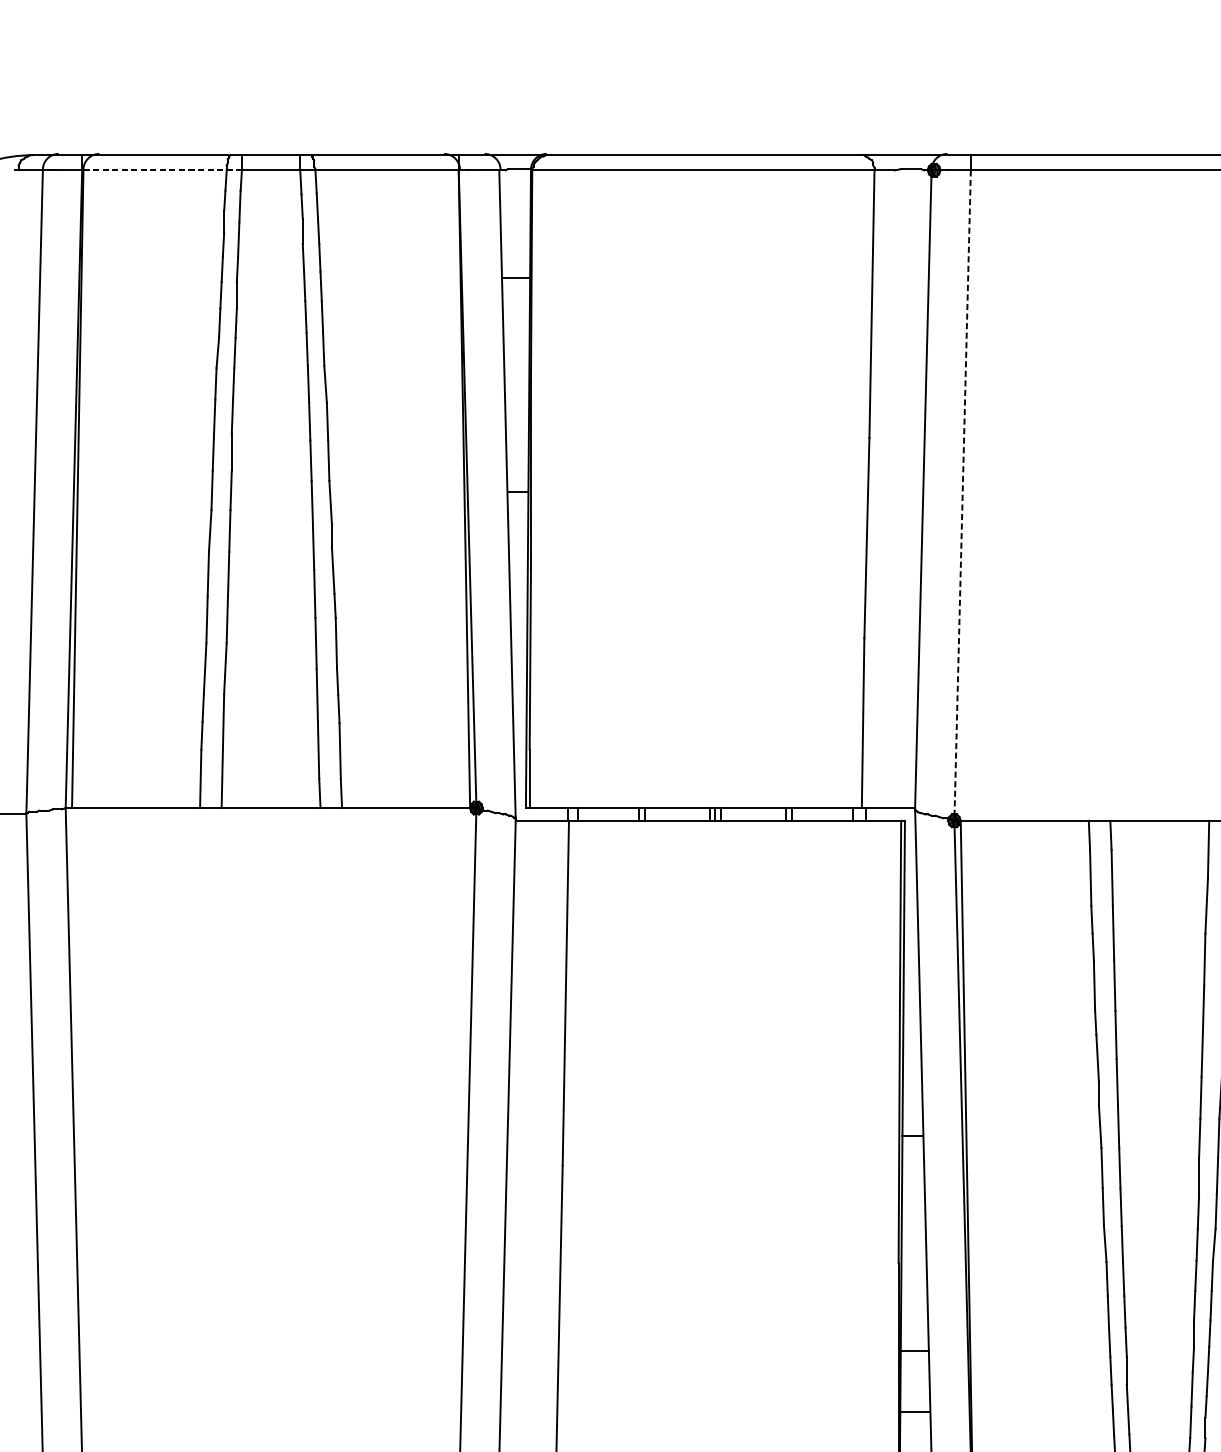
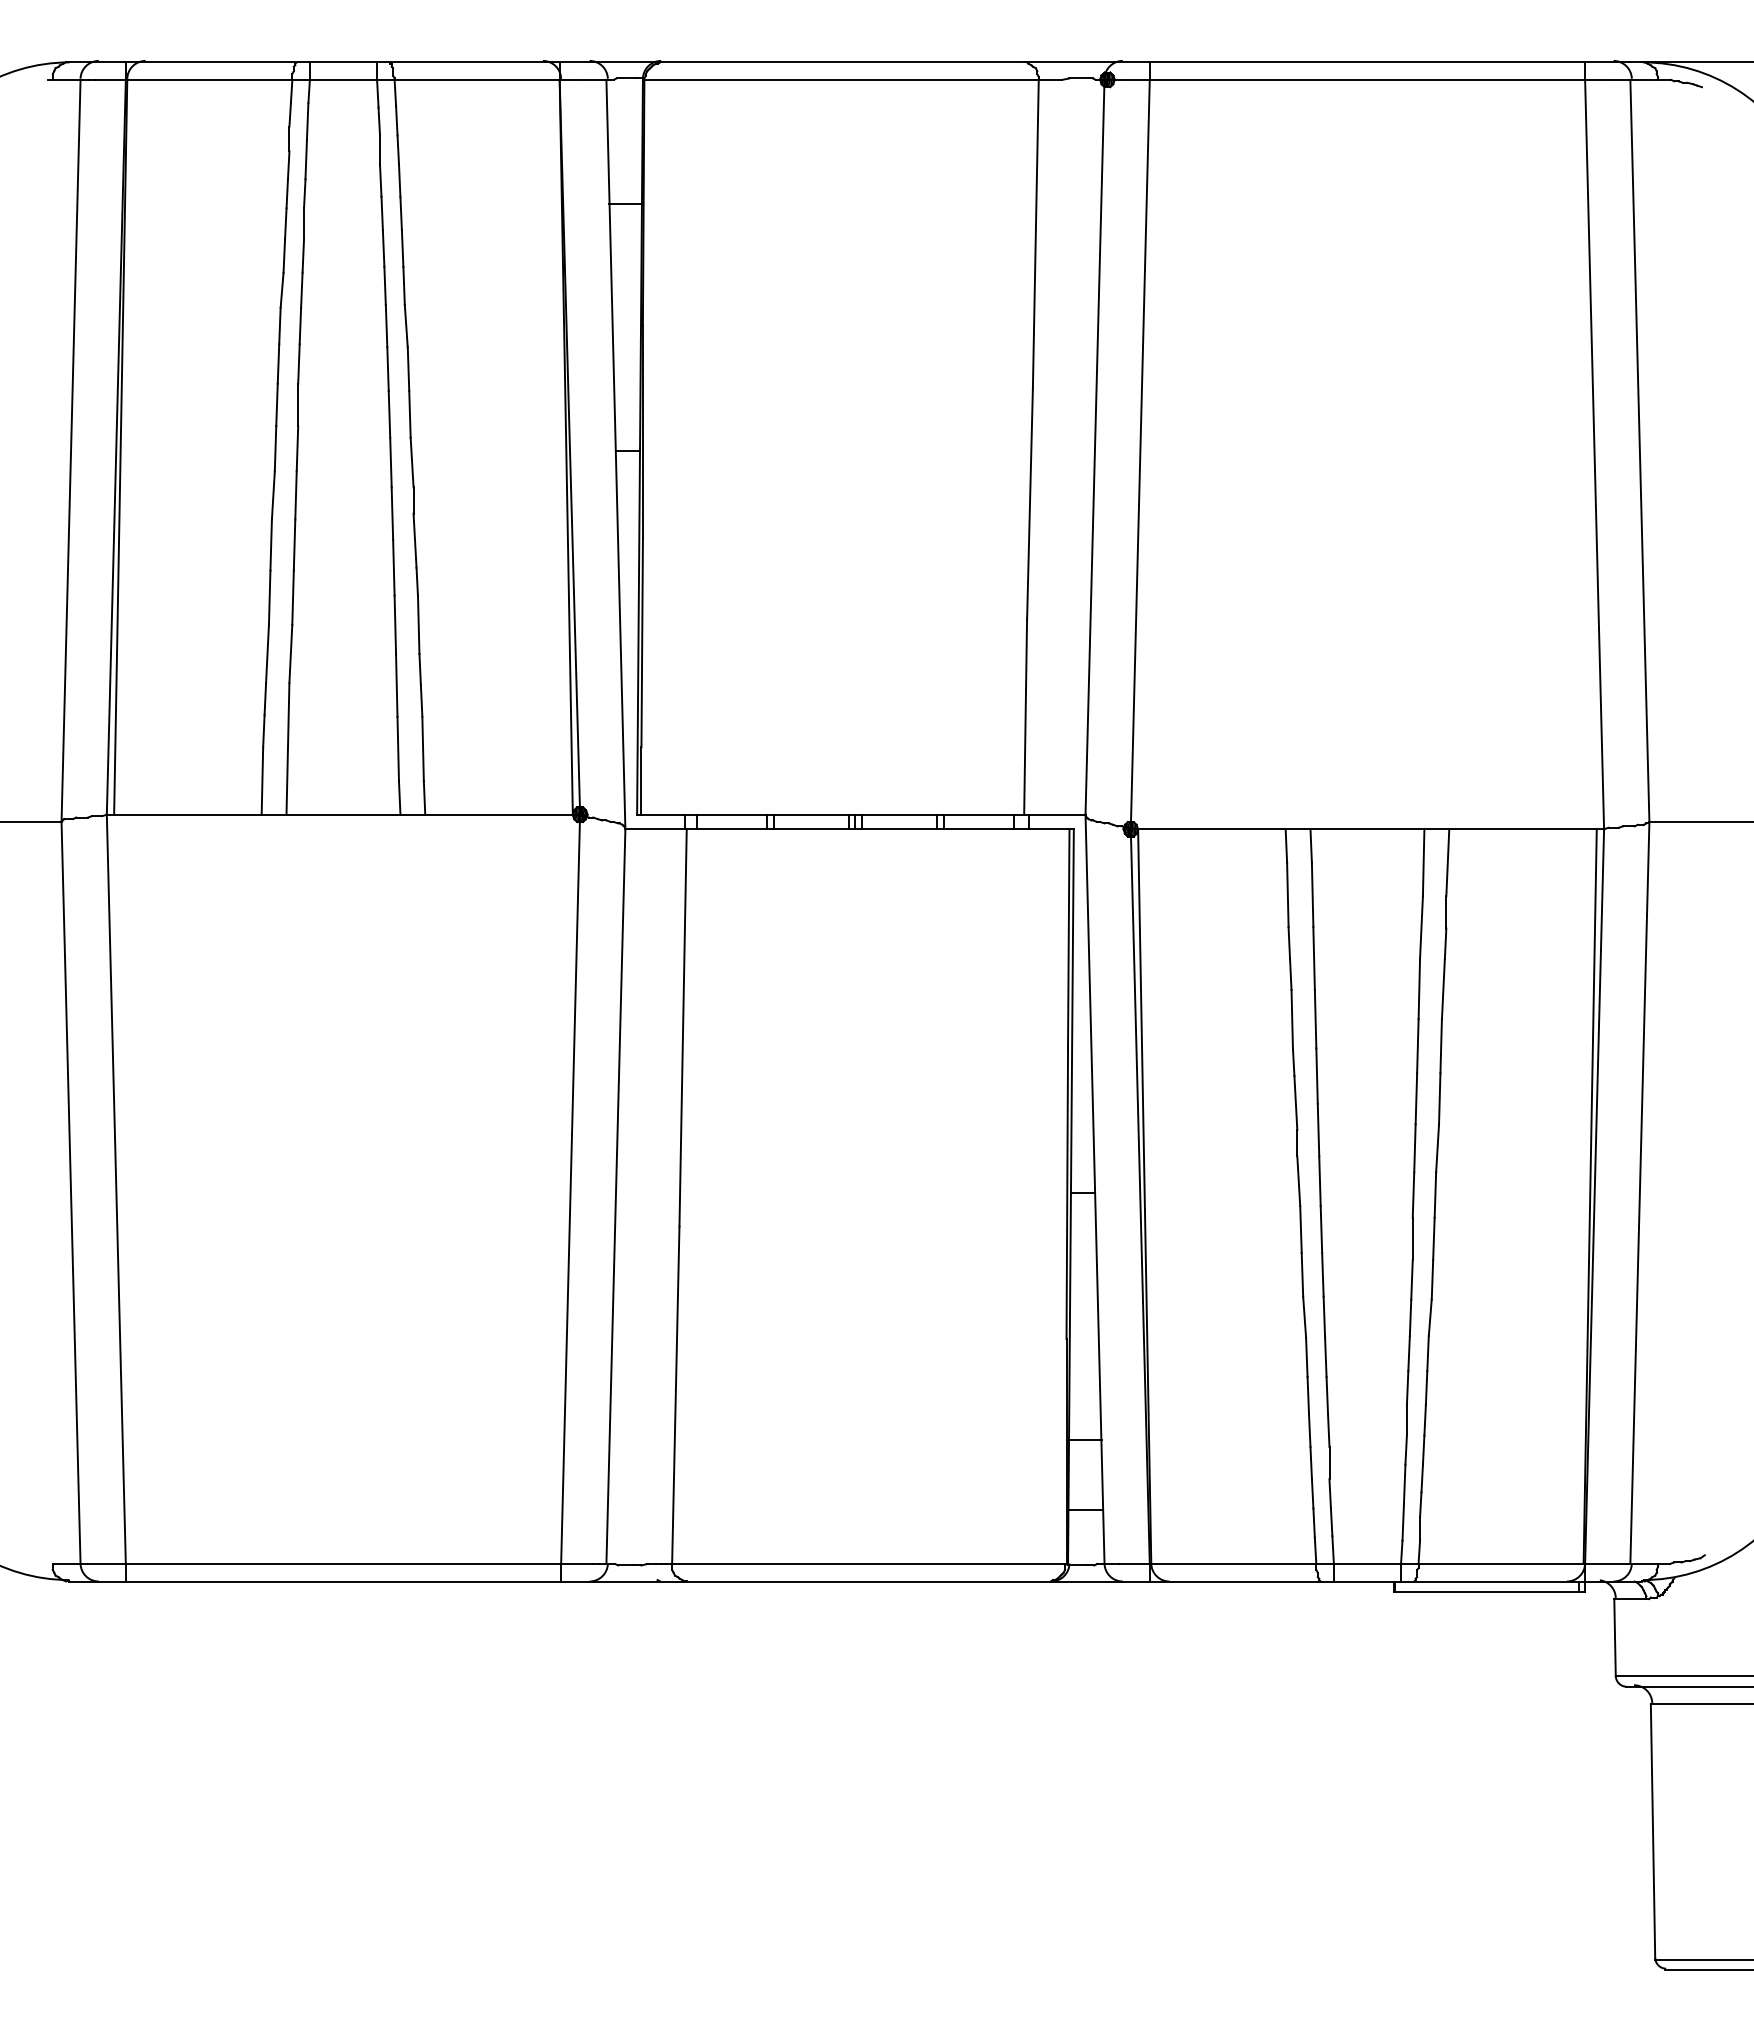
line: (163, 170) -> (219, 79), dashed -> solid
line: (962, 495) -> (1140, 454), dashed -> solid

